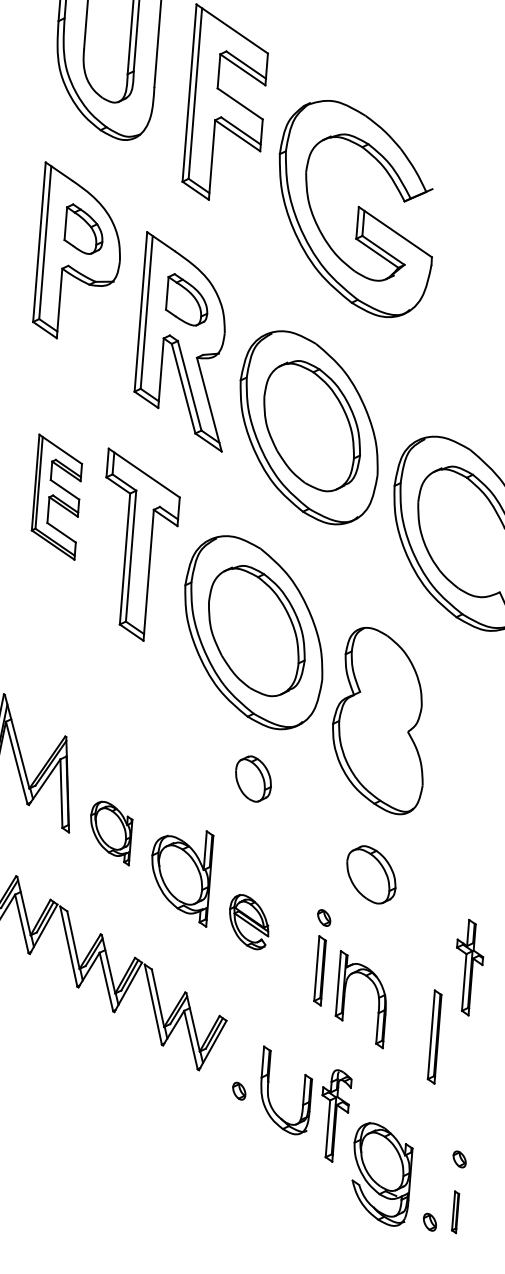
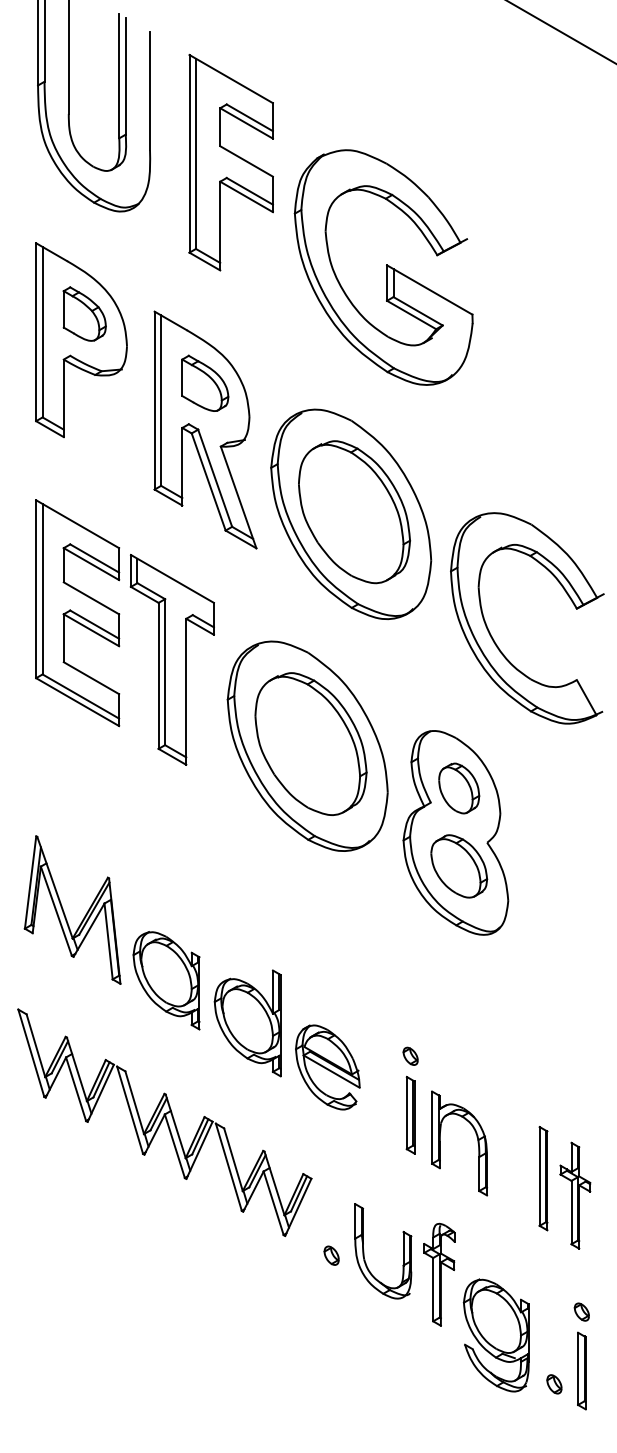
part: (56, 497) -> (77, 613), size x1.67
part: (253, 779) -> (459, 788), moved
part: (110, 832) -> (166, 980), size x1.43
part: (371, 874) -> (459, 866), moved
part: (248, 922) -> (327, 1067), size x1.43
part: (469, 967) -> (575, 1195), moved
part: (455, 1211) -> (581, 1370), size x1.67

